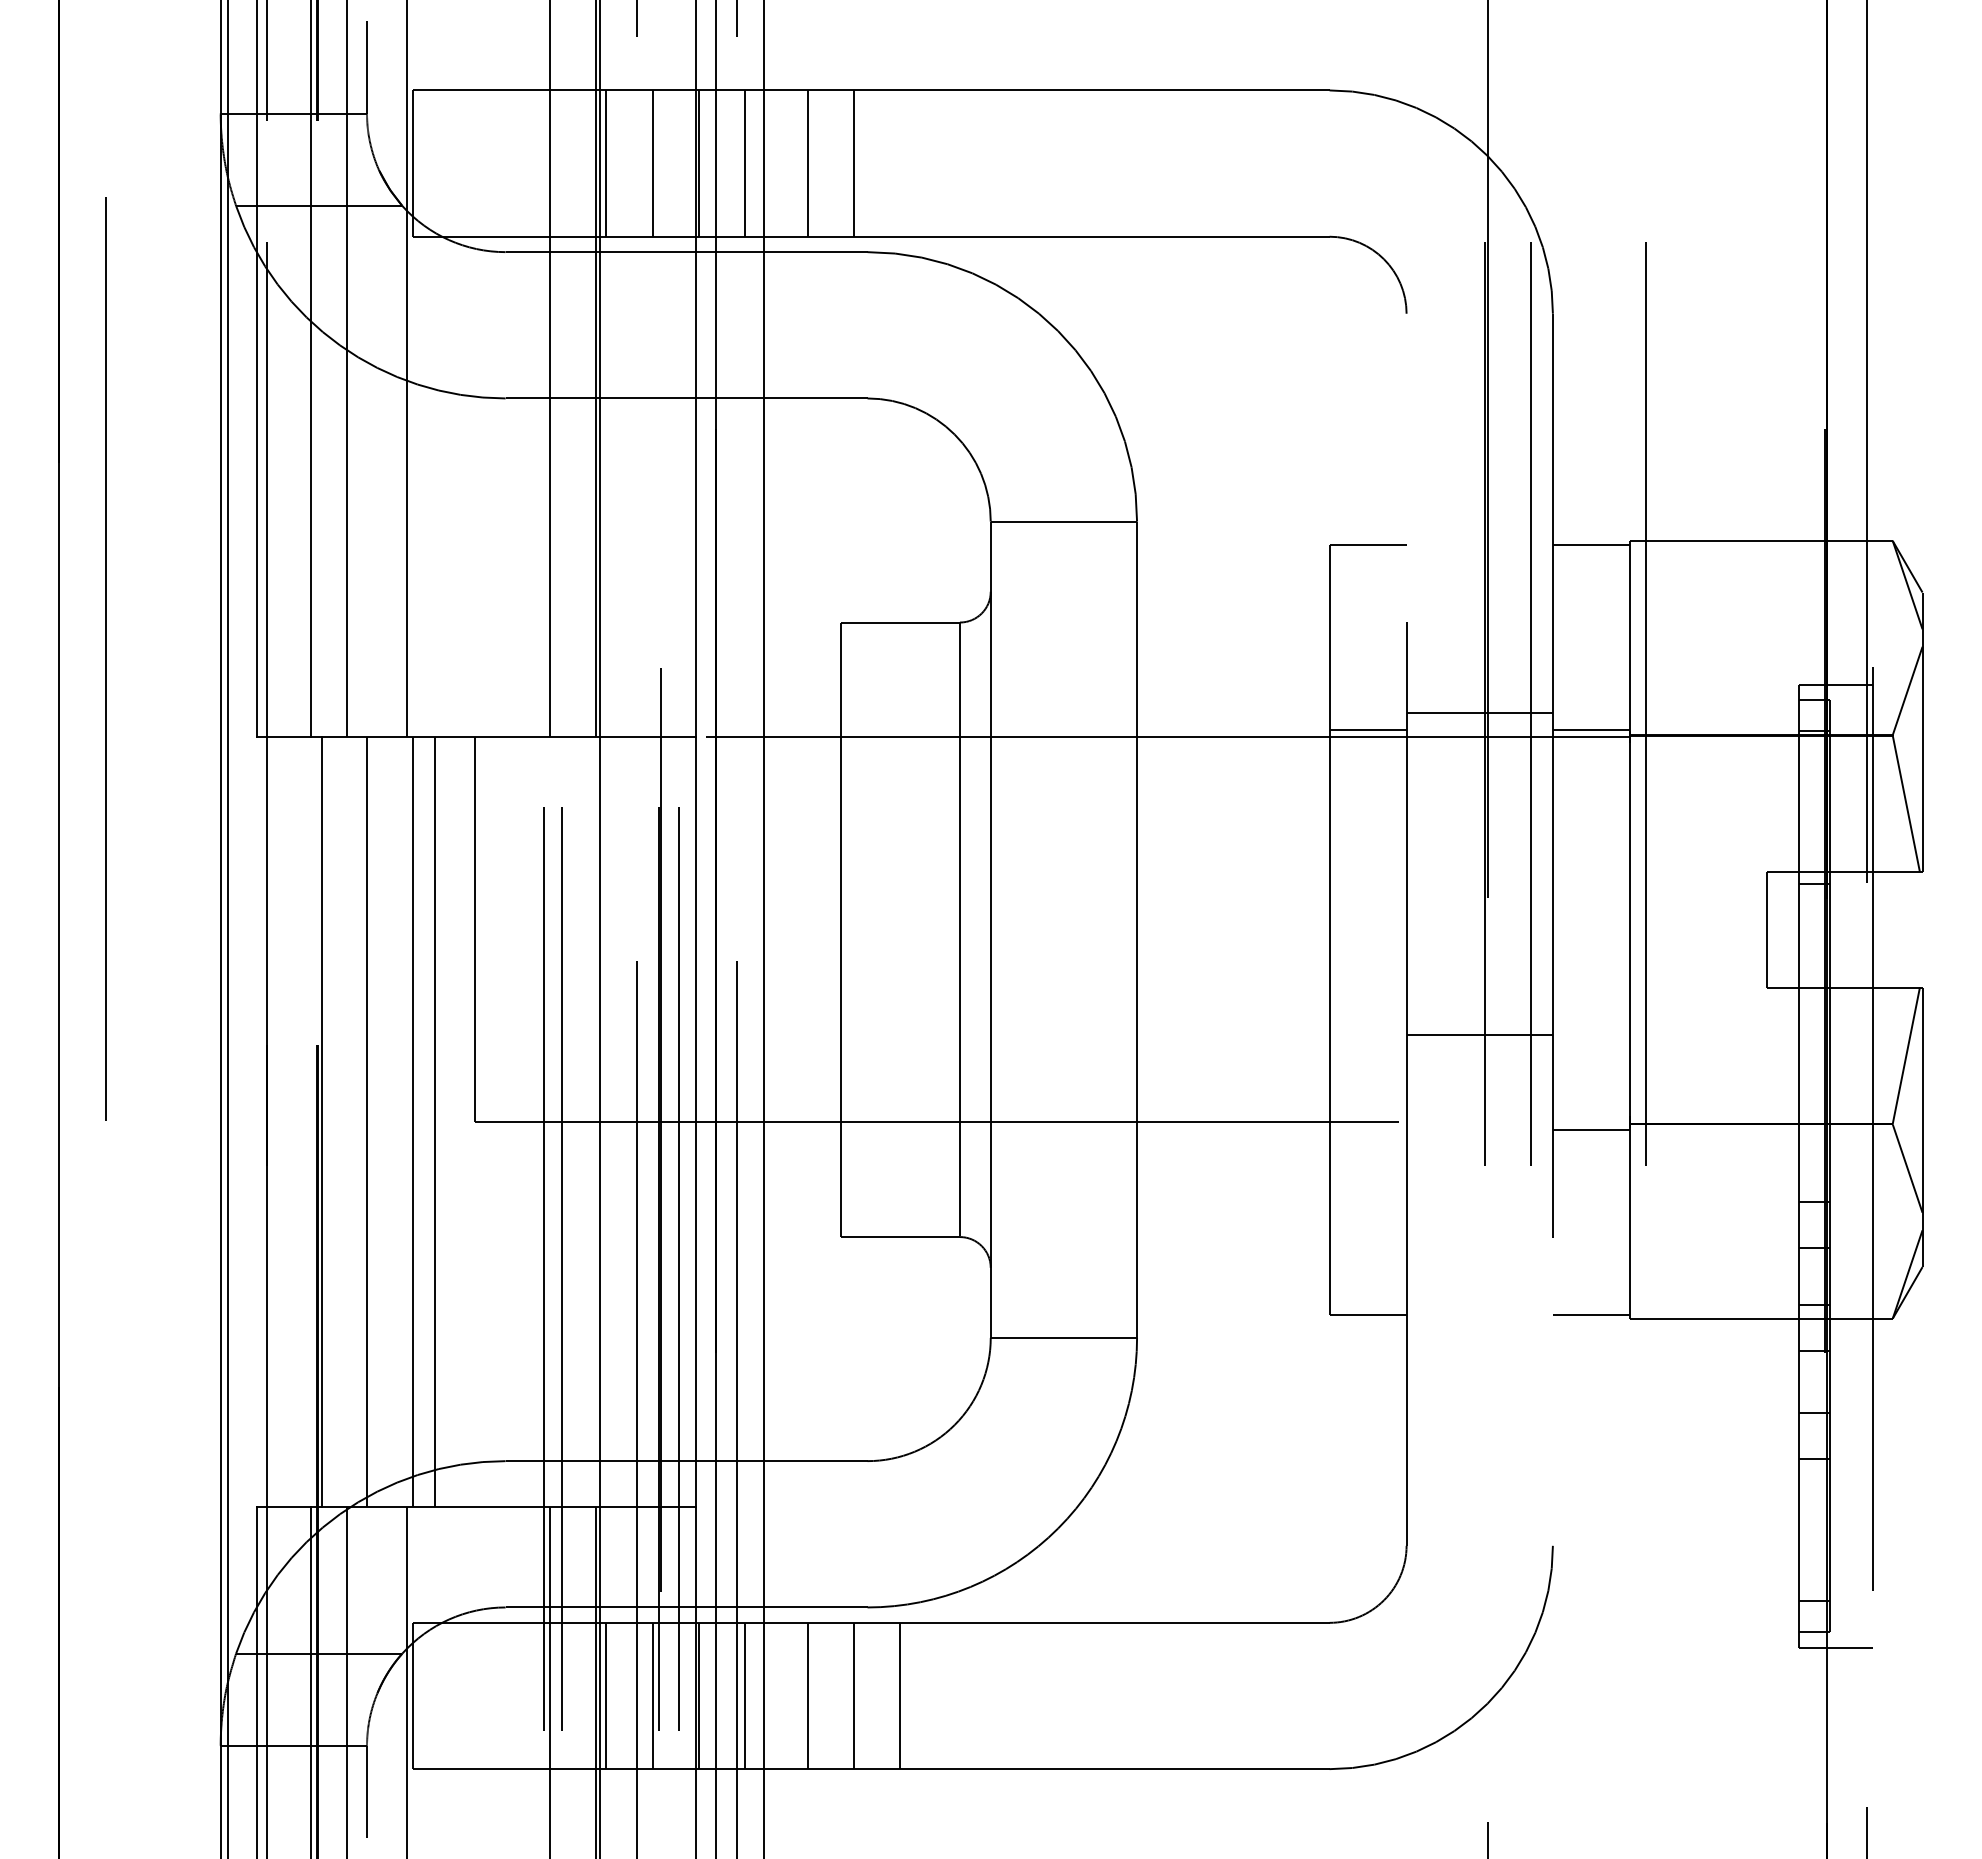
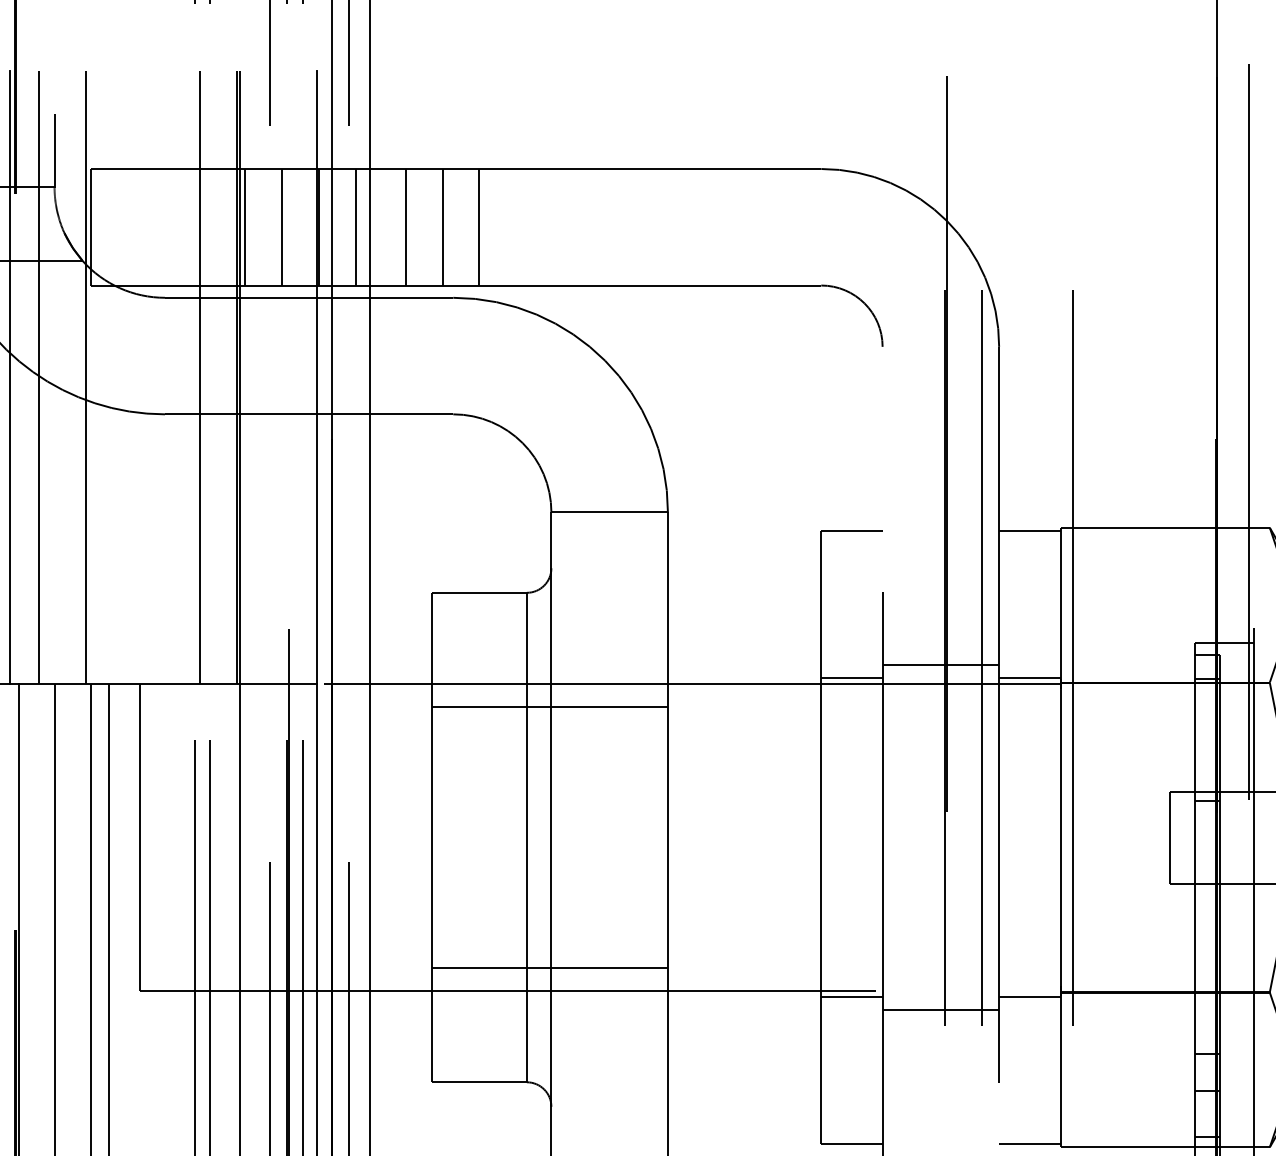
line: (900, 163) -> (479, 227), added
line: (989, 765) -> (550, 706), added
line: (1479, 1035) -> (940, 1010), moved
line: (989, 1093) -> (550, 967), added
line: (1367, 1130) -> (851, 997), added

